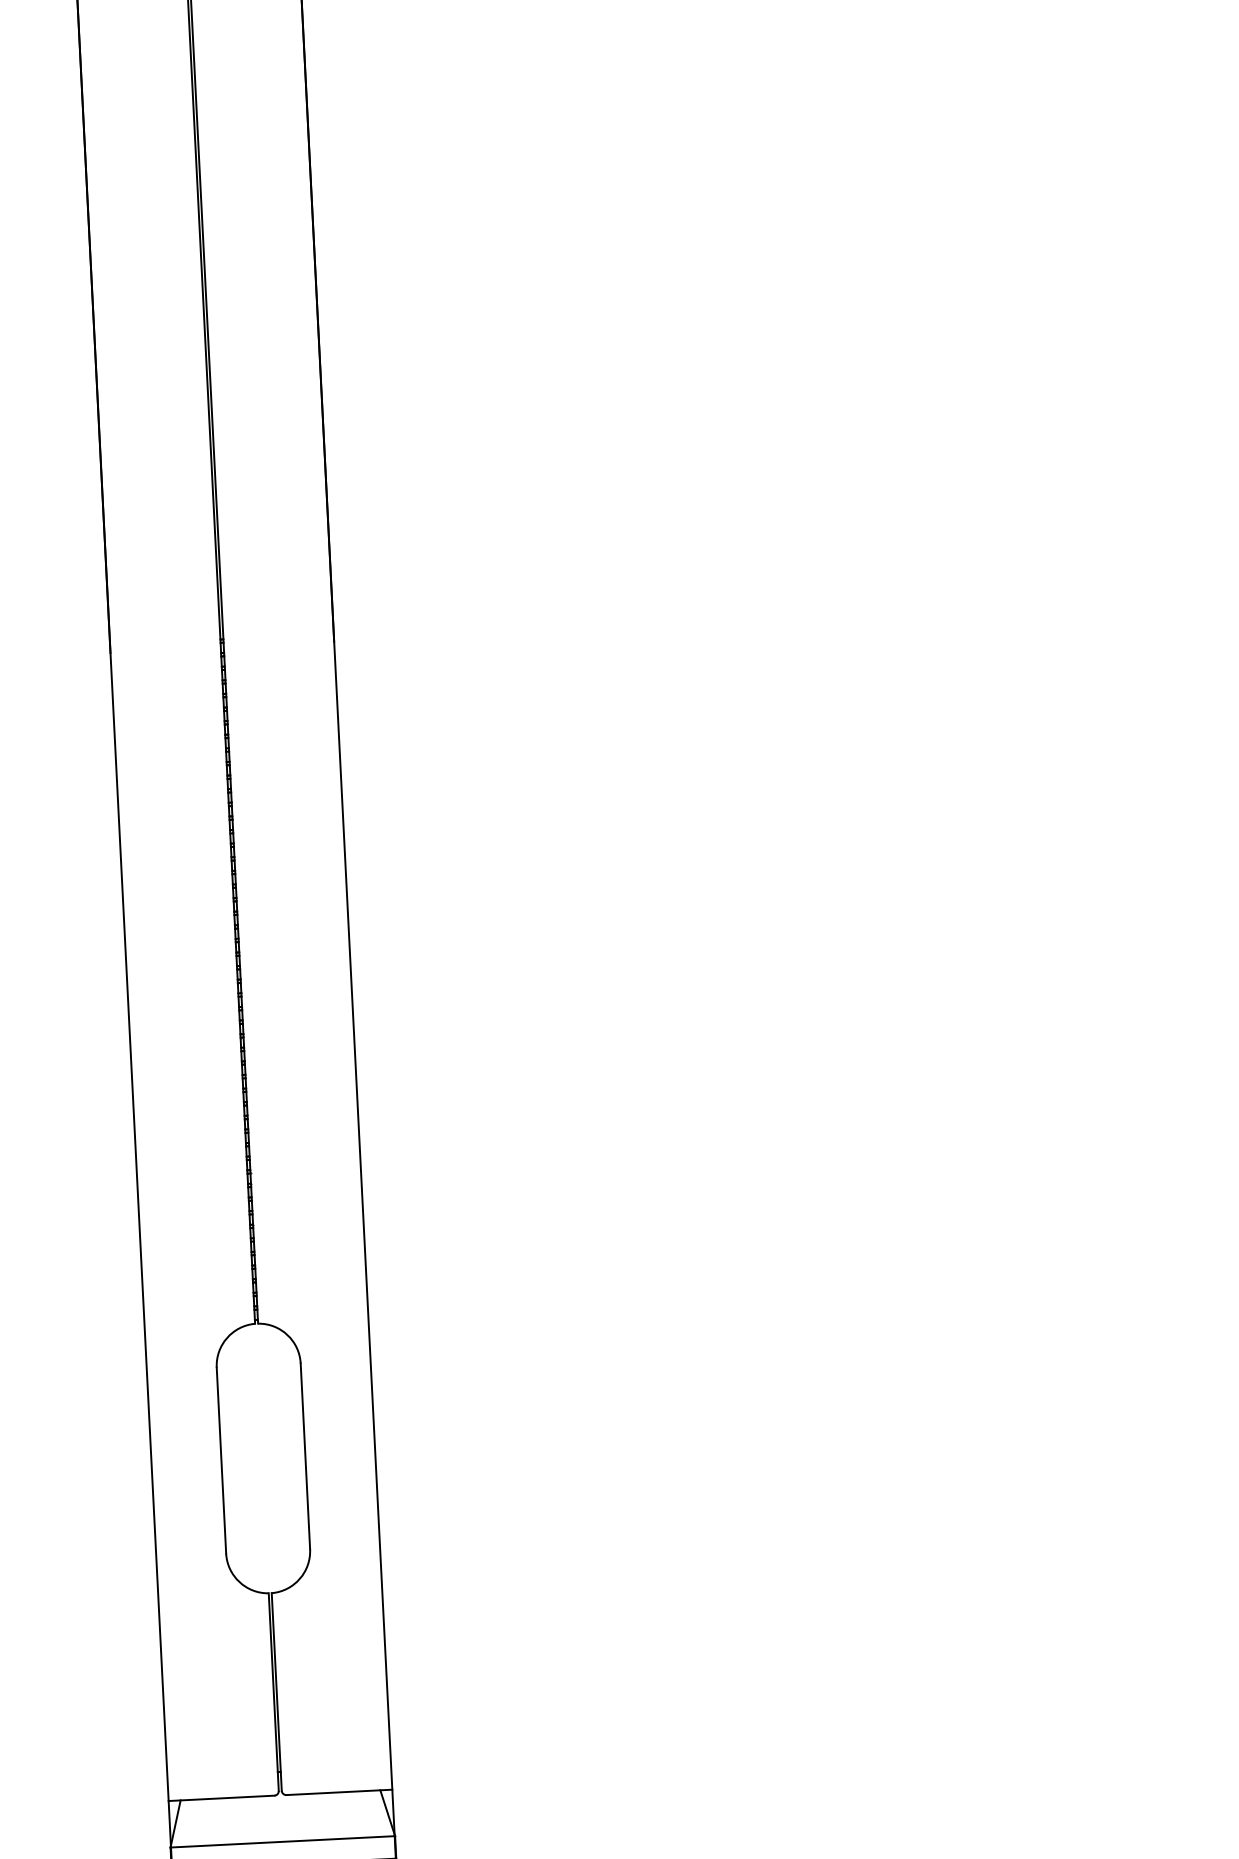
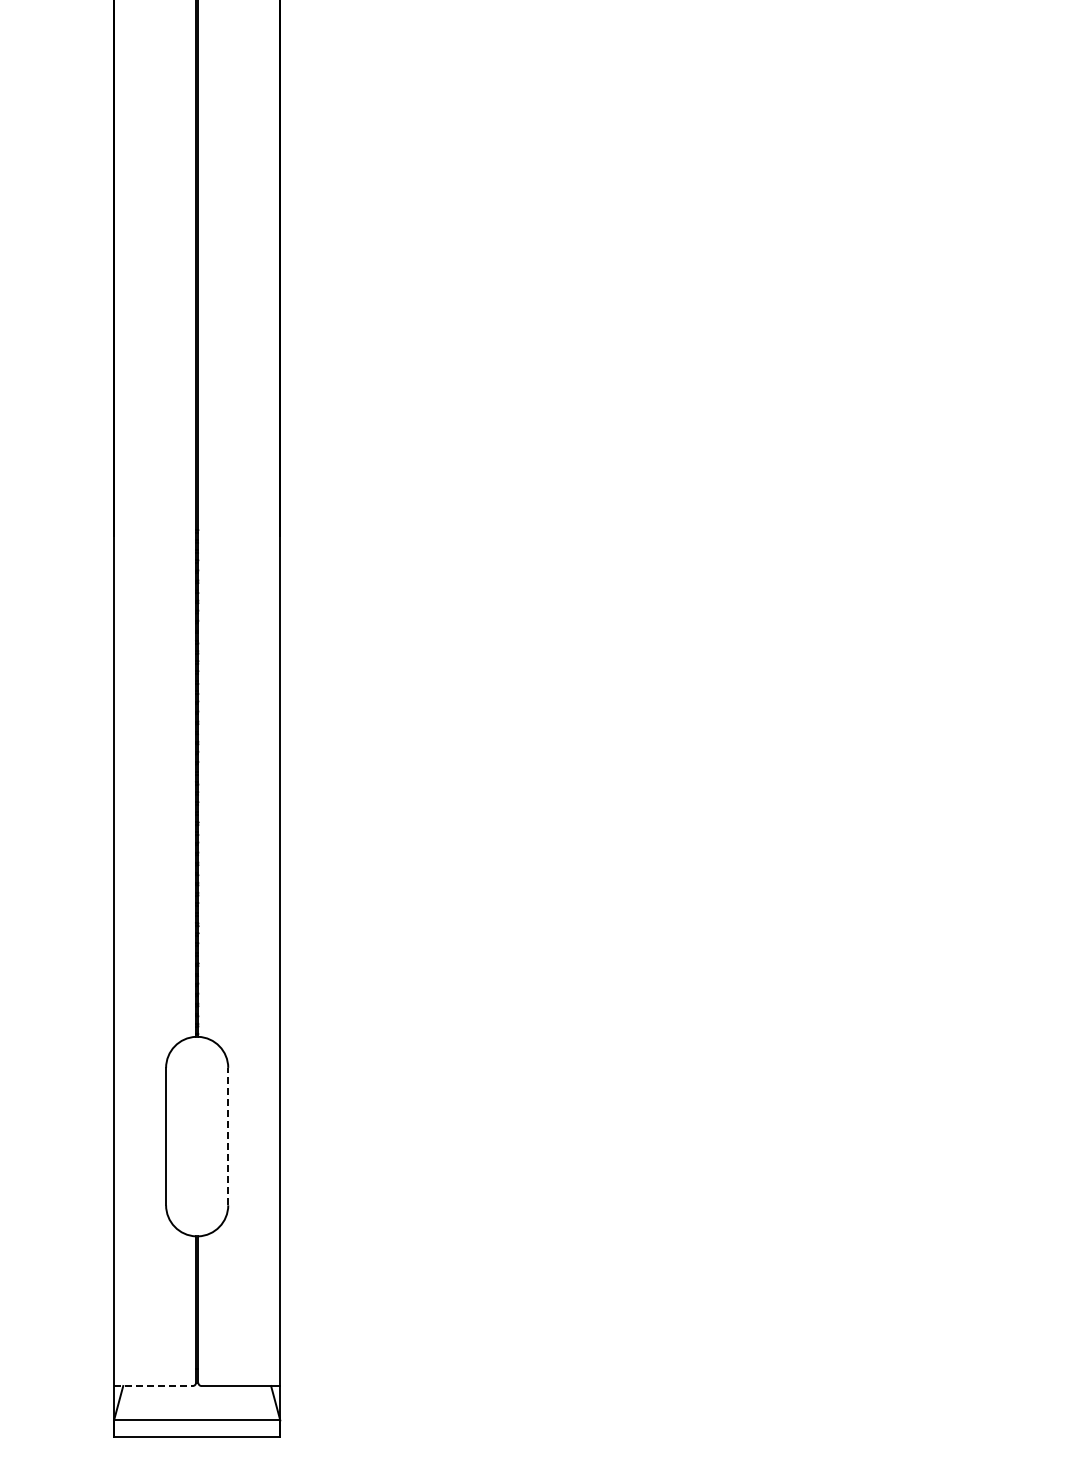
line: (305, 1456) -> (228, 1136), solid -> dashed
line: (222, 1798) -> (154, 1386), solid -> dashed

